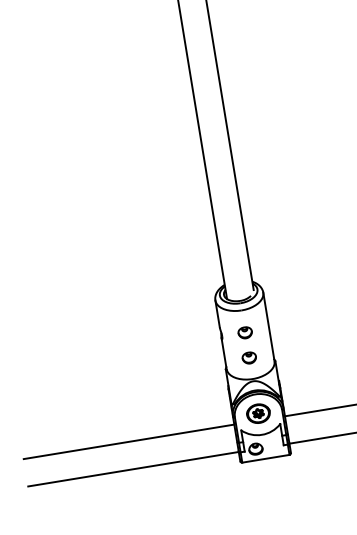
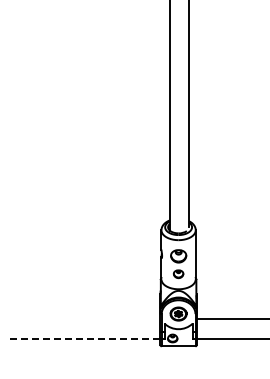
part: (244, 331) -> (178, 255), size x1.6
line: (128, 441) -> (84, 318), removed
line: (134, 469) -> (85, 338), solid -> dashed

